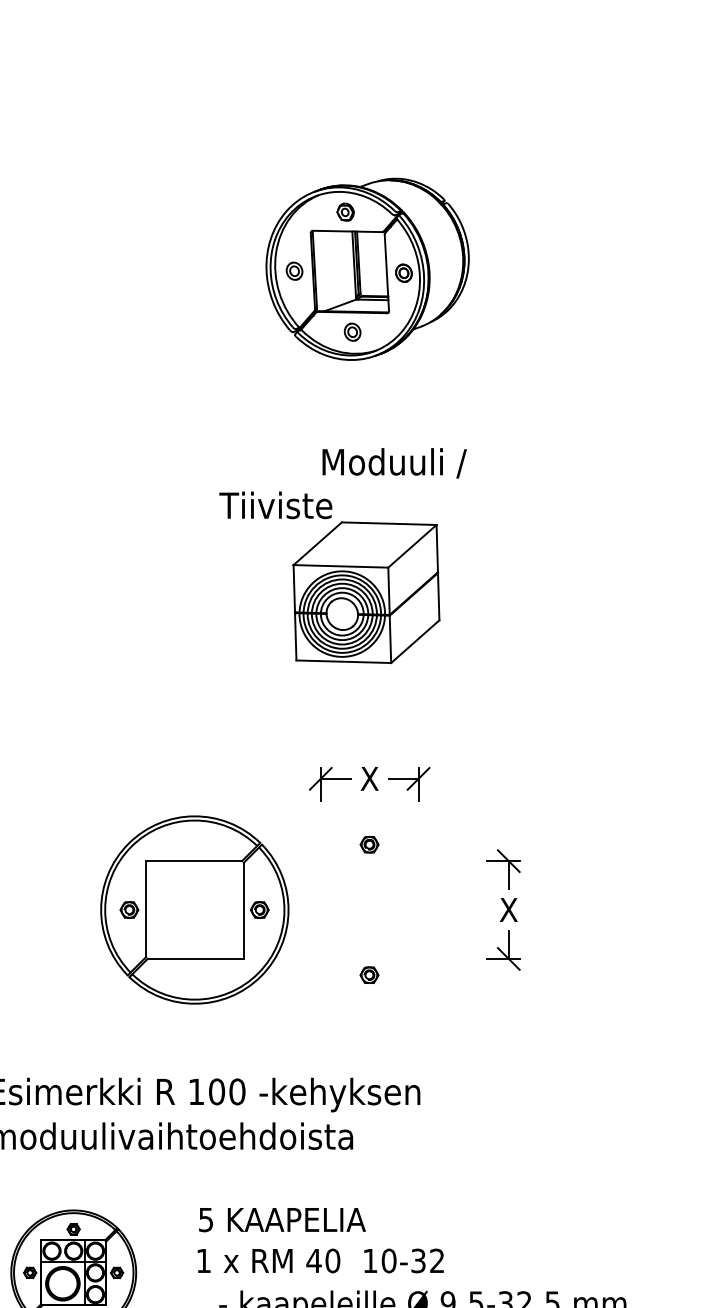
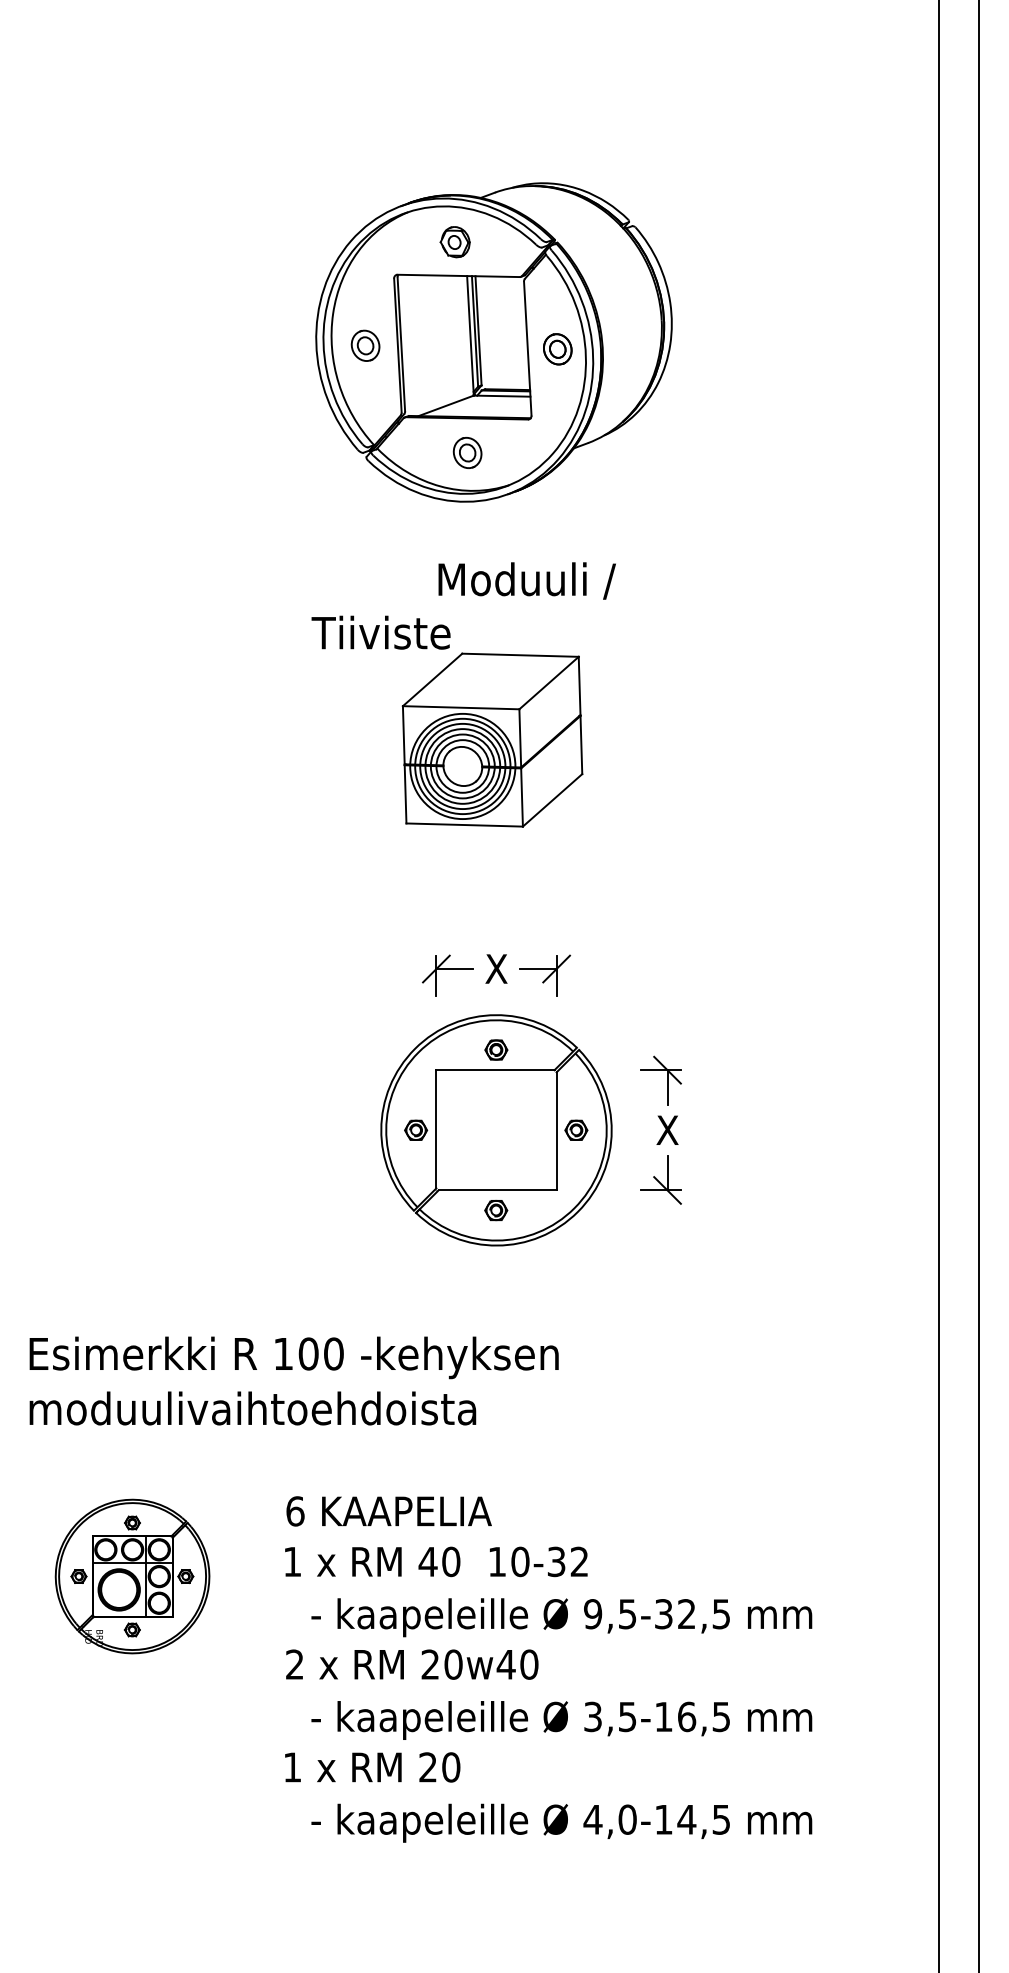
part: (367, 269) -> (493, 342), size x1.43
part: (194, 910) -> (496, 1130), moved
text: (206, 1219) -> (295, 1511), 5 -> 6

